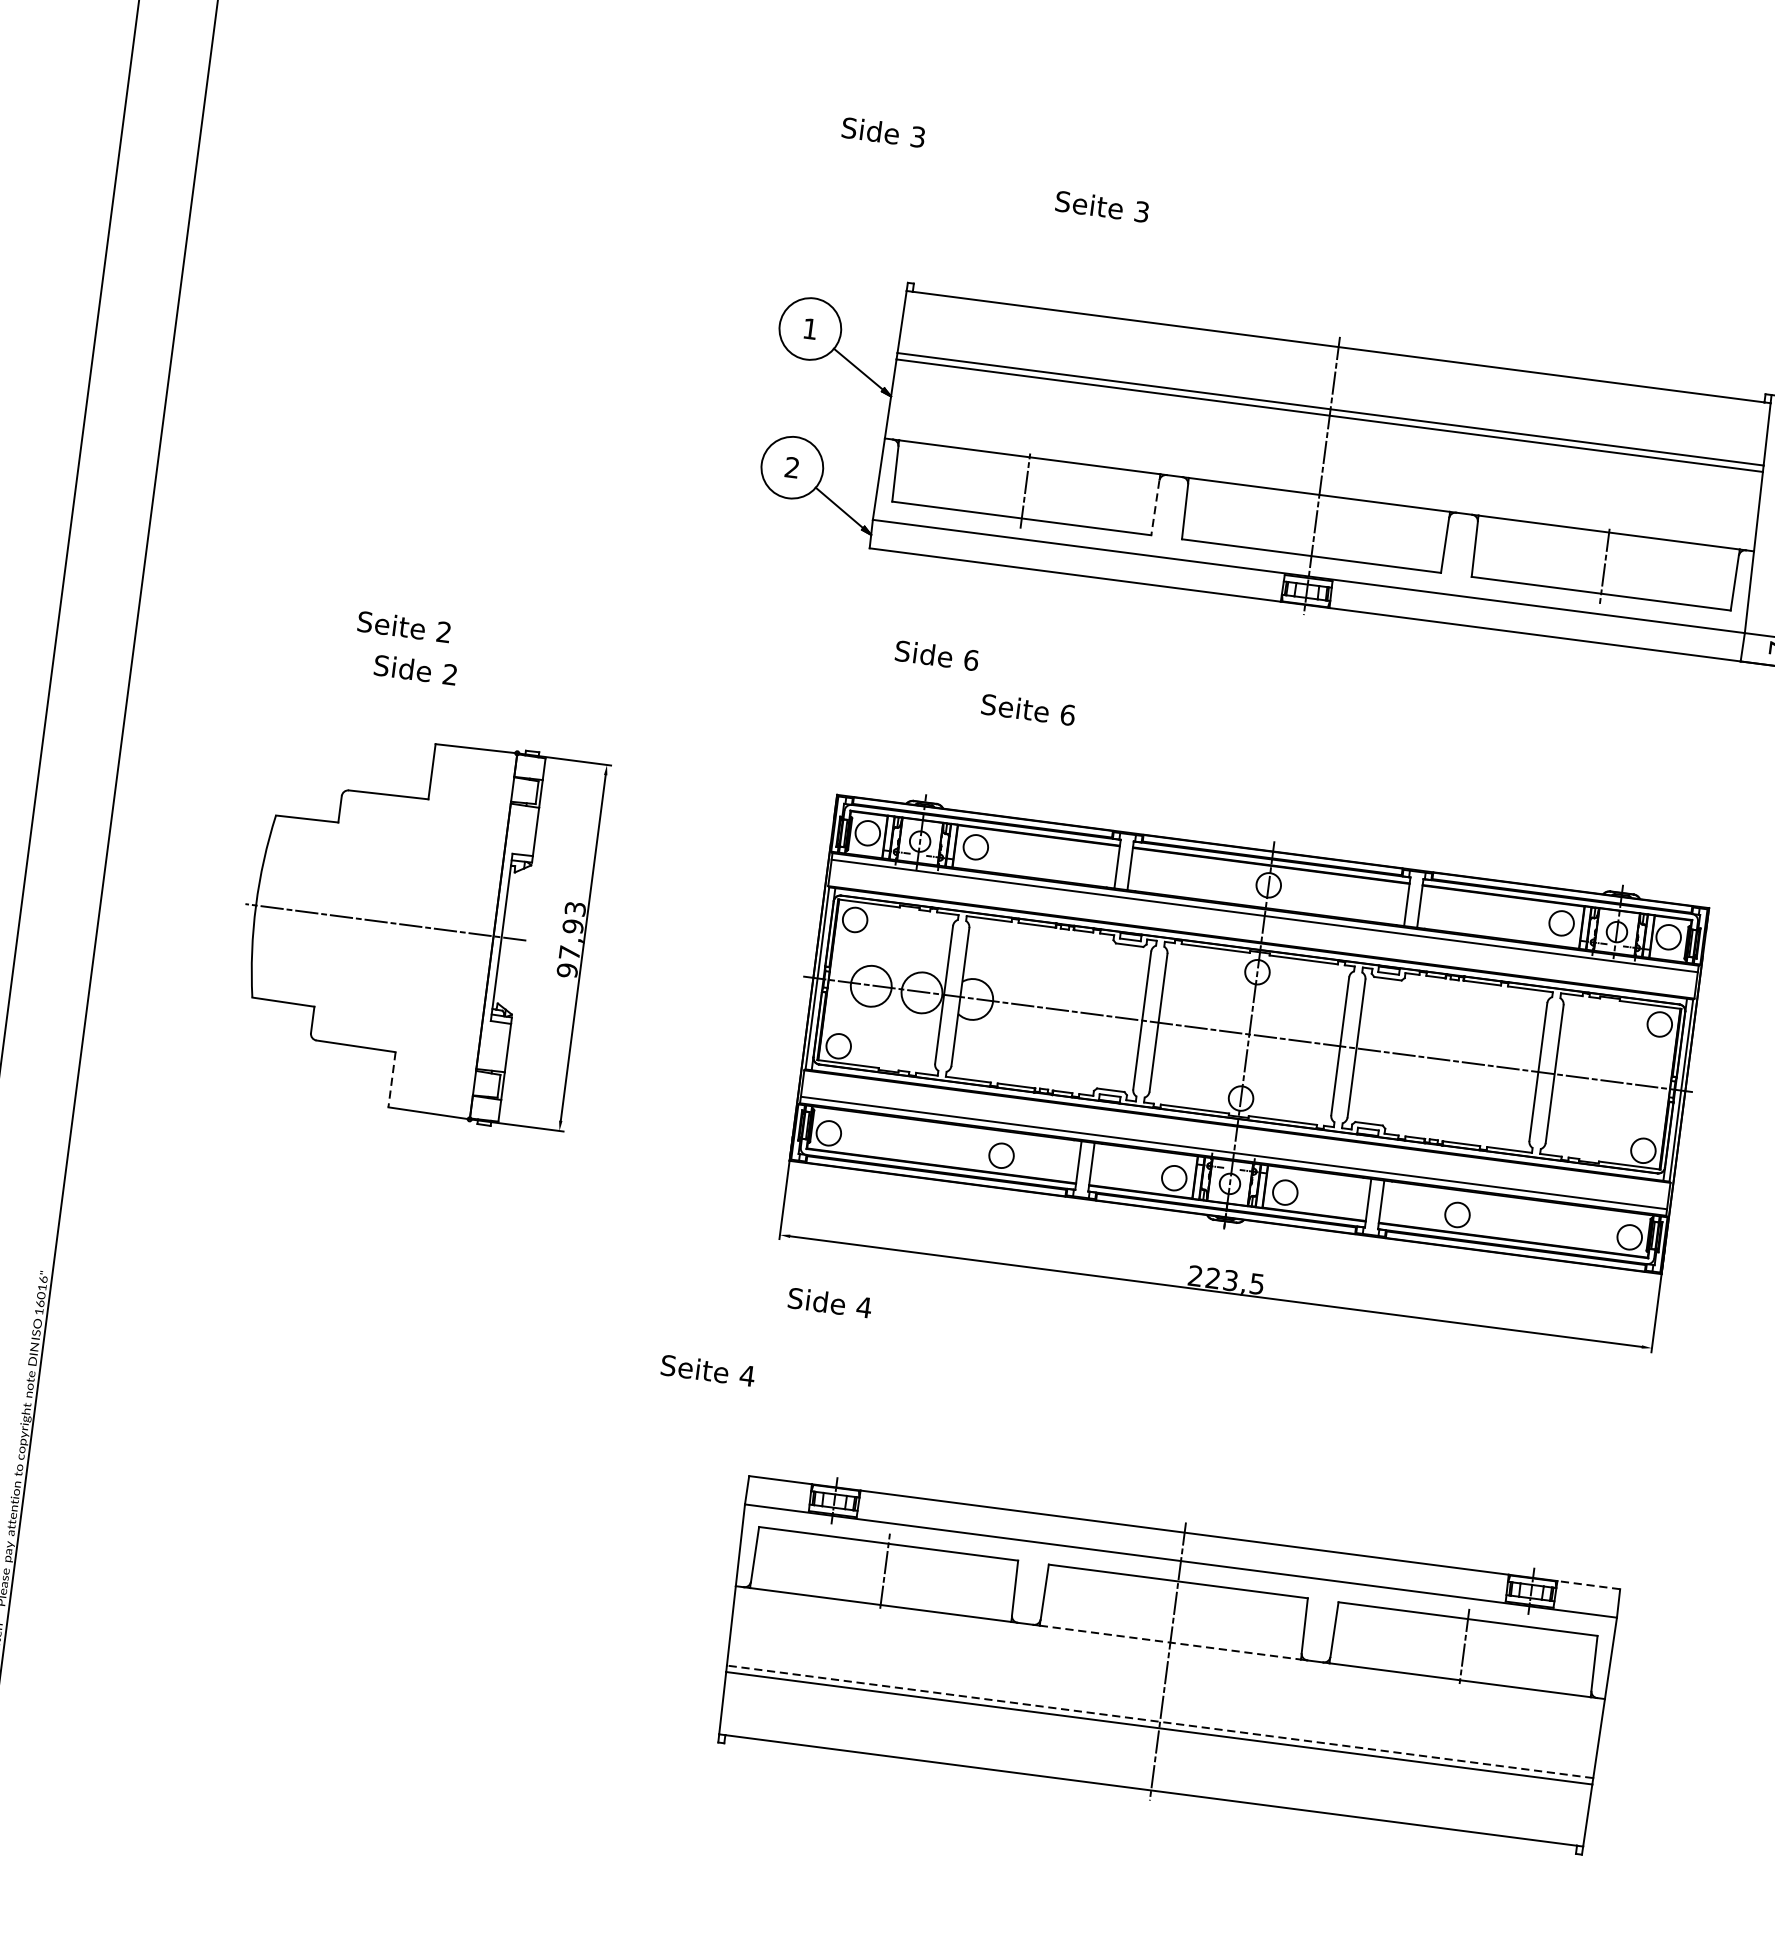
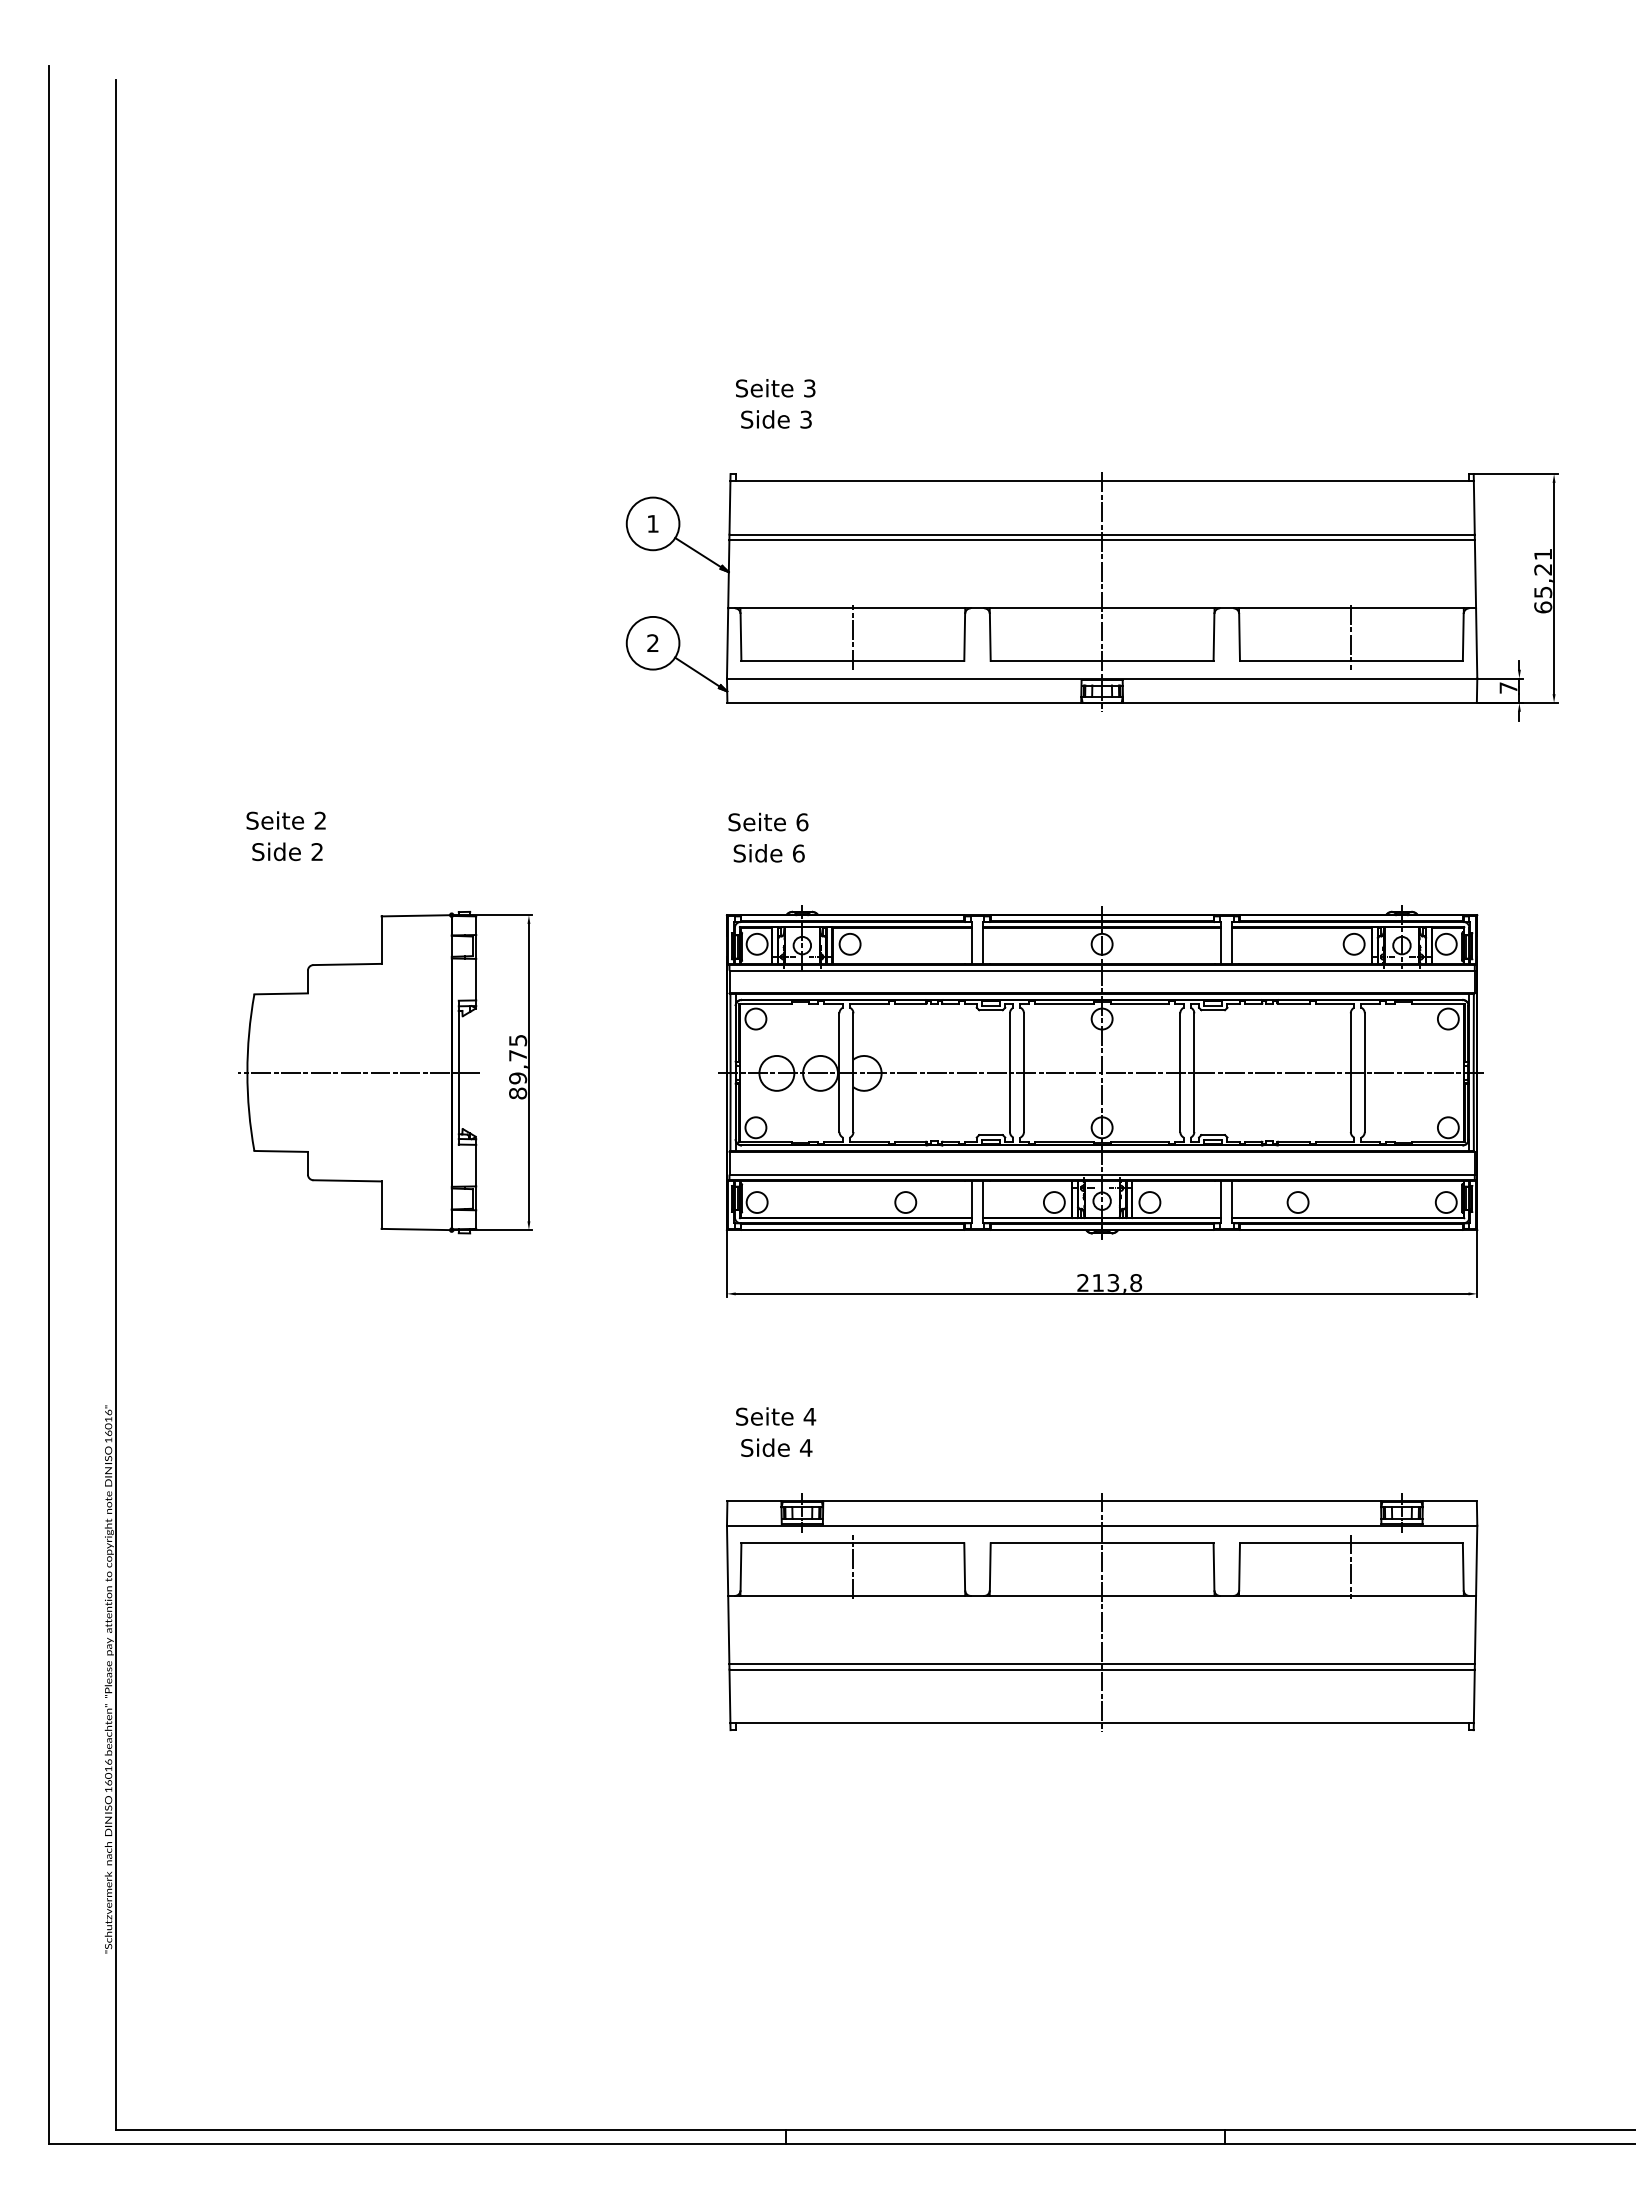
text: (883, 132) -> (776, 419), moved
text: (1102, 206) -> (775, 388), moved
line: (1155, 508) -> (964, 637), dashed -> solid
text: (403, 626) -> (285, 820), moved
text: (936, 655) -> (768, 853), moved
text: (415, 669) -> (287, 851), moved
text: (1028, 709) -> (768, 821), moved
text: (572, 939) -> (518, 1066), 97,93 -> 89,75
line: (391, 1080) -> (381, 1205), dashed -> solid
text: (1235, 1280) -> (1117, 1282), 223,5 -> 213,8
text: (829, 1302) -> (776, 1447), moved
text: (708, 1370) -> (776, 1416), moved
line: (1588, 1585) -> (1449, 1501), dashed -> solid
line: (1170, 1642) -> (1102, 1595), dashed -> solid
line: (1160, 1722) -> (1102, 1664), dashed -> solid

